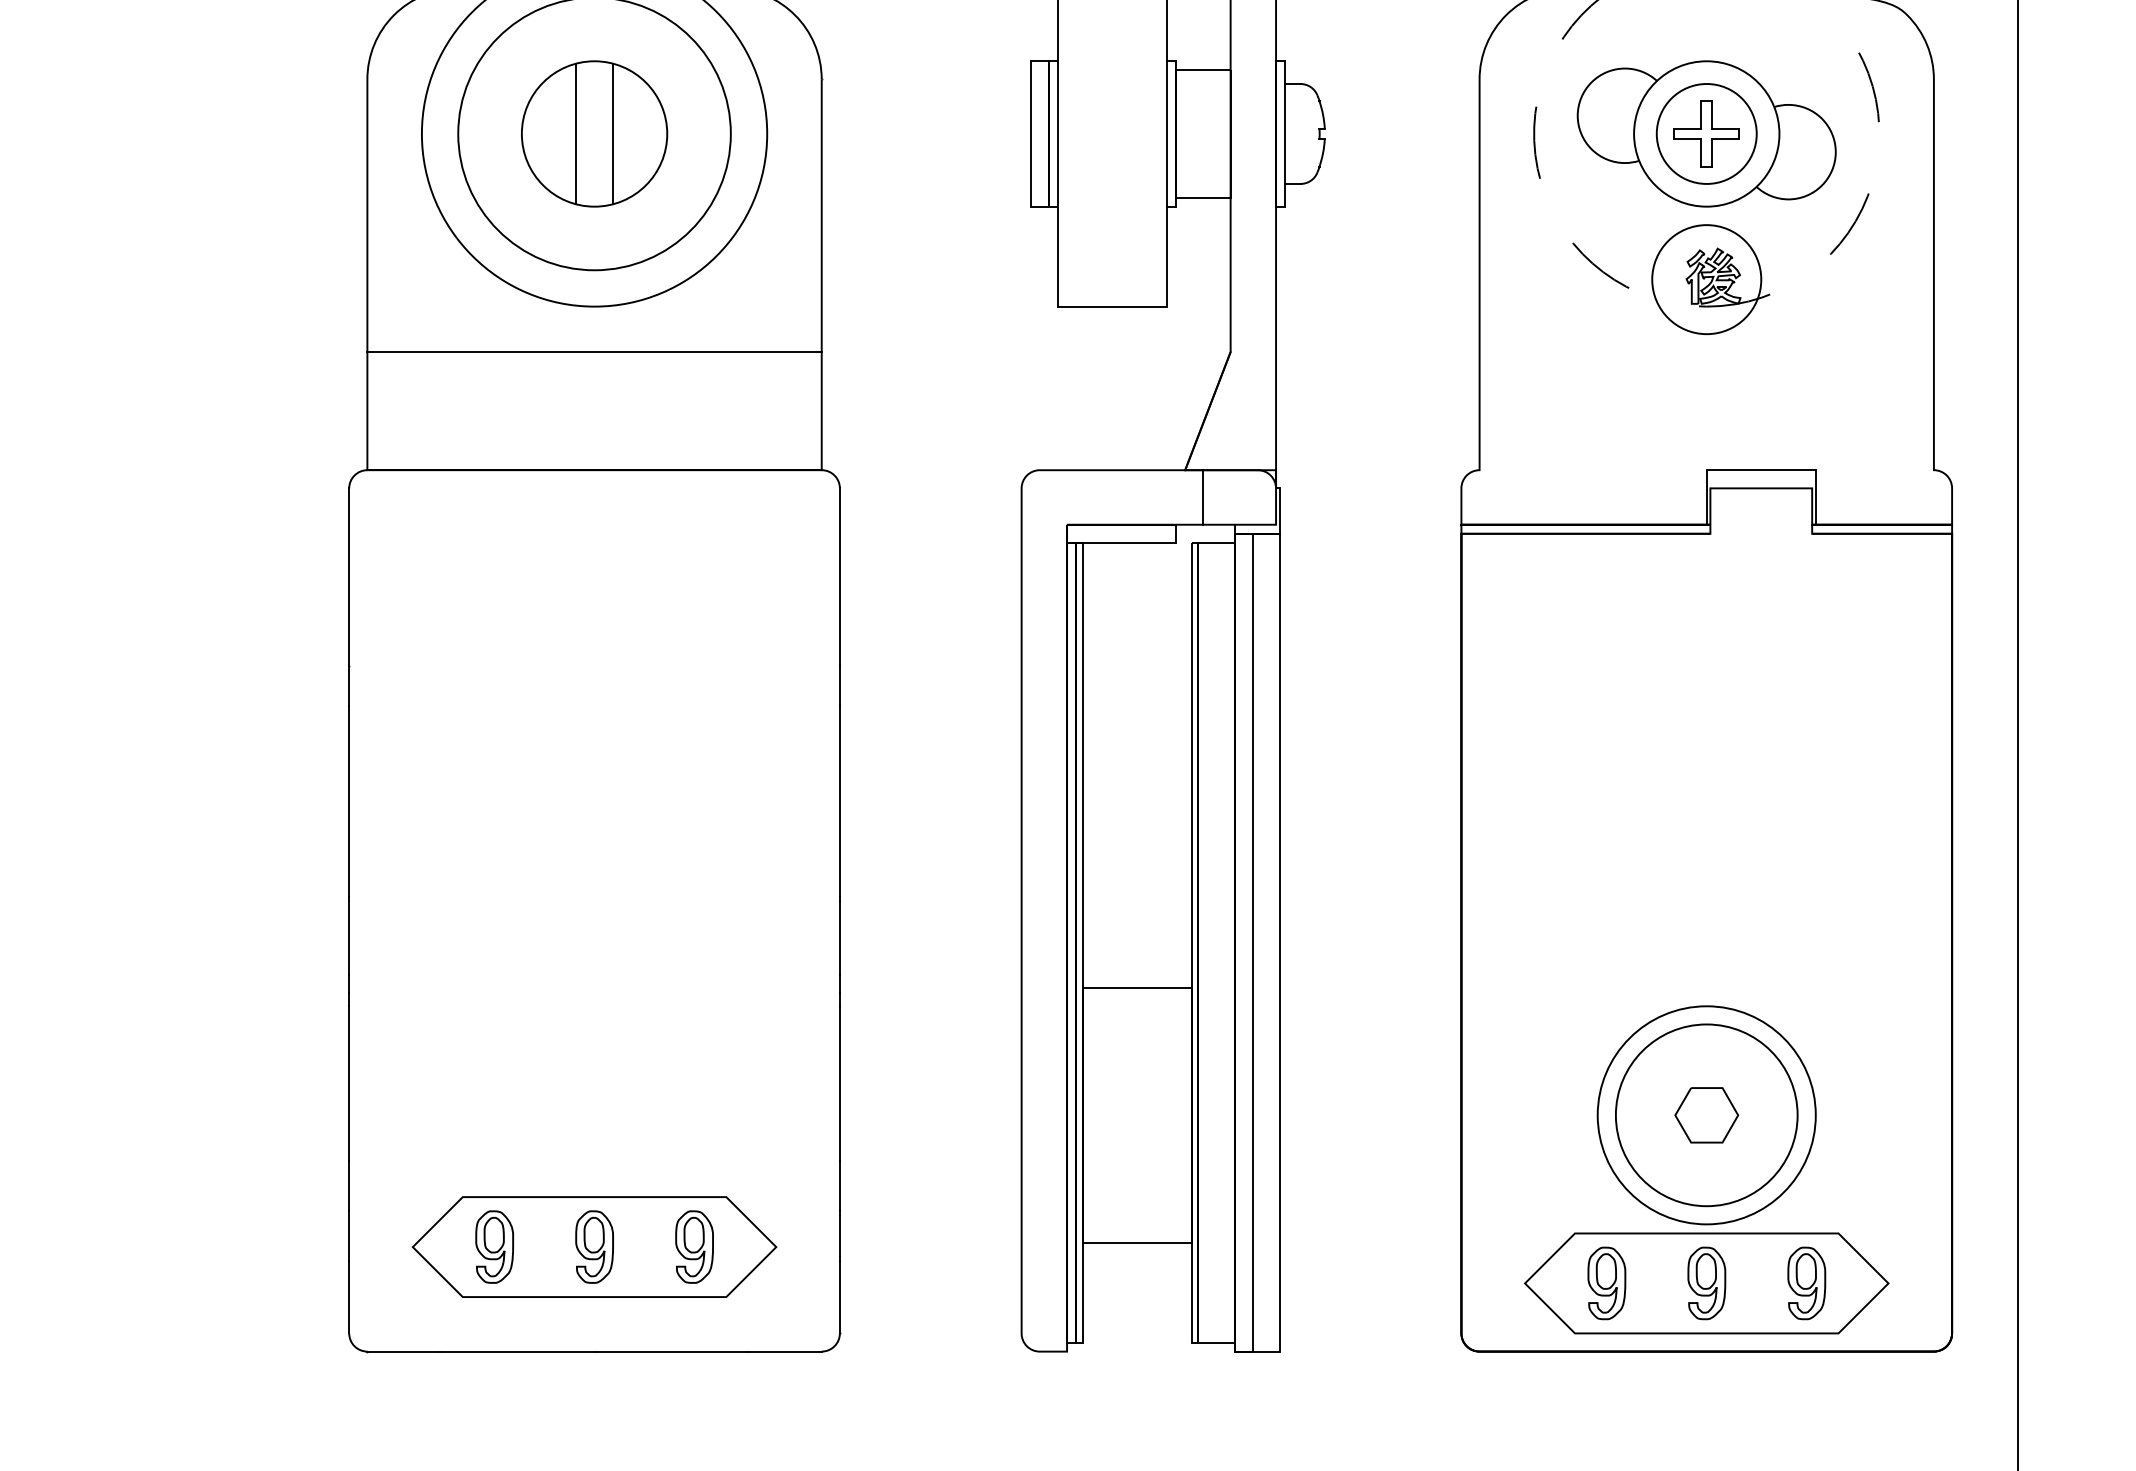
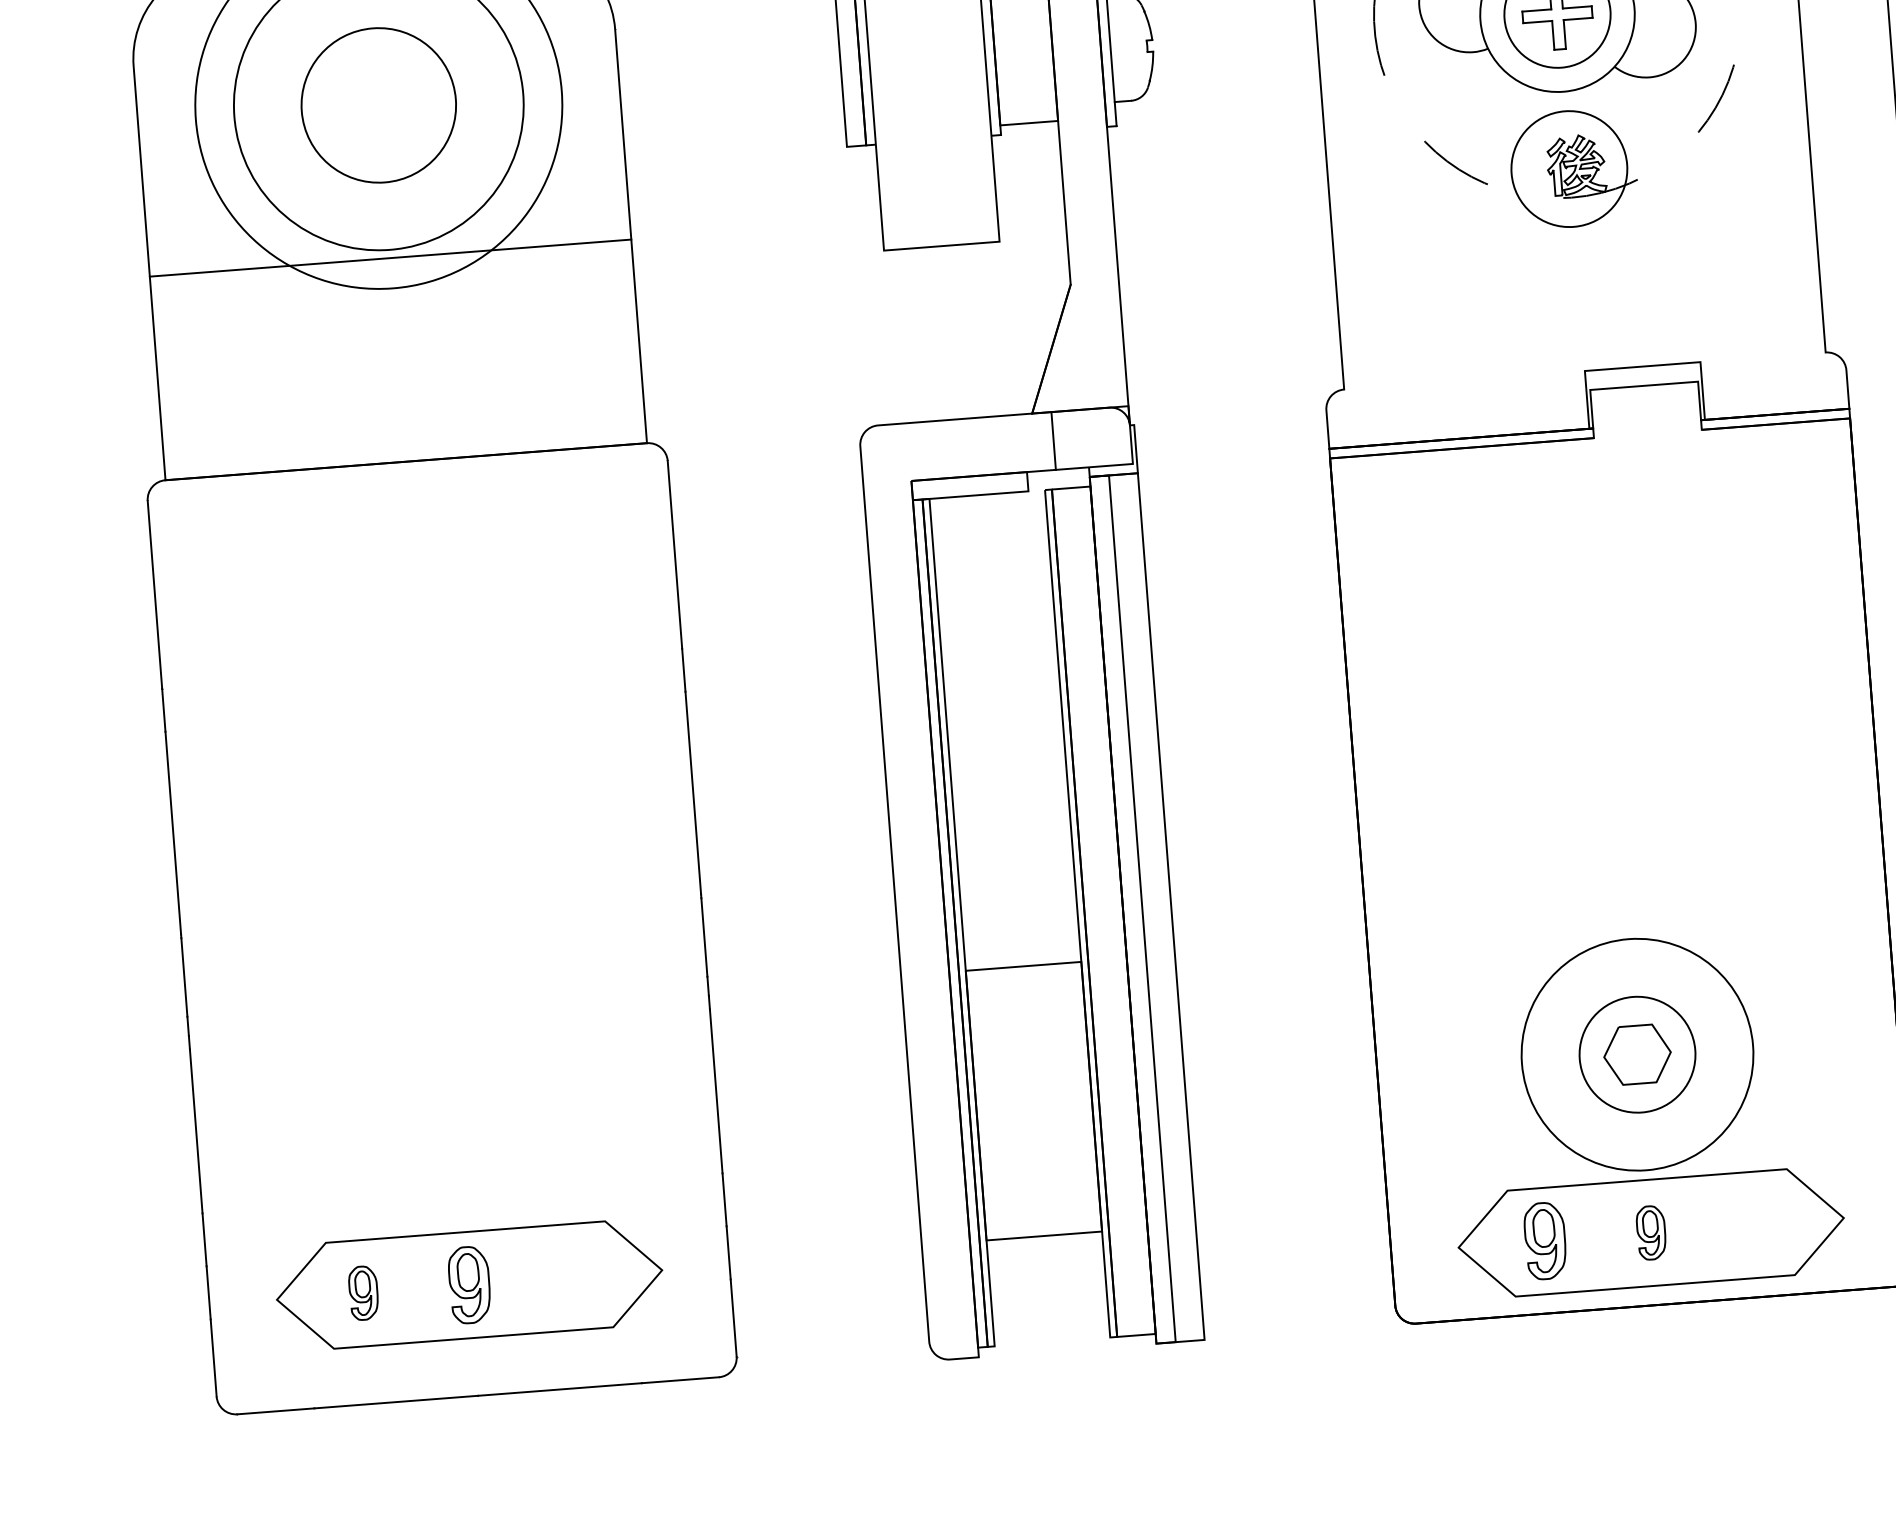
line: (576, 133) -> (359, 106), removed
line: (612, 133) -> (397, 103), removed
line: (594, 352) -> (390, 258), moved
circle: (1706, 1115) -> (1637, 1054), size x0.6
part: (494, 1246) -> (363, 1292), size x0.7
part: (694, 1246) -> (575, 1276), removed
part: (1706, 1283) -> (1650, 1232), size x0.7
part: (1806, 1283) -> (1756, 1224), removed

